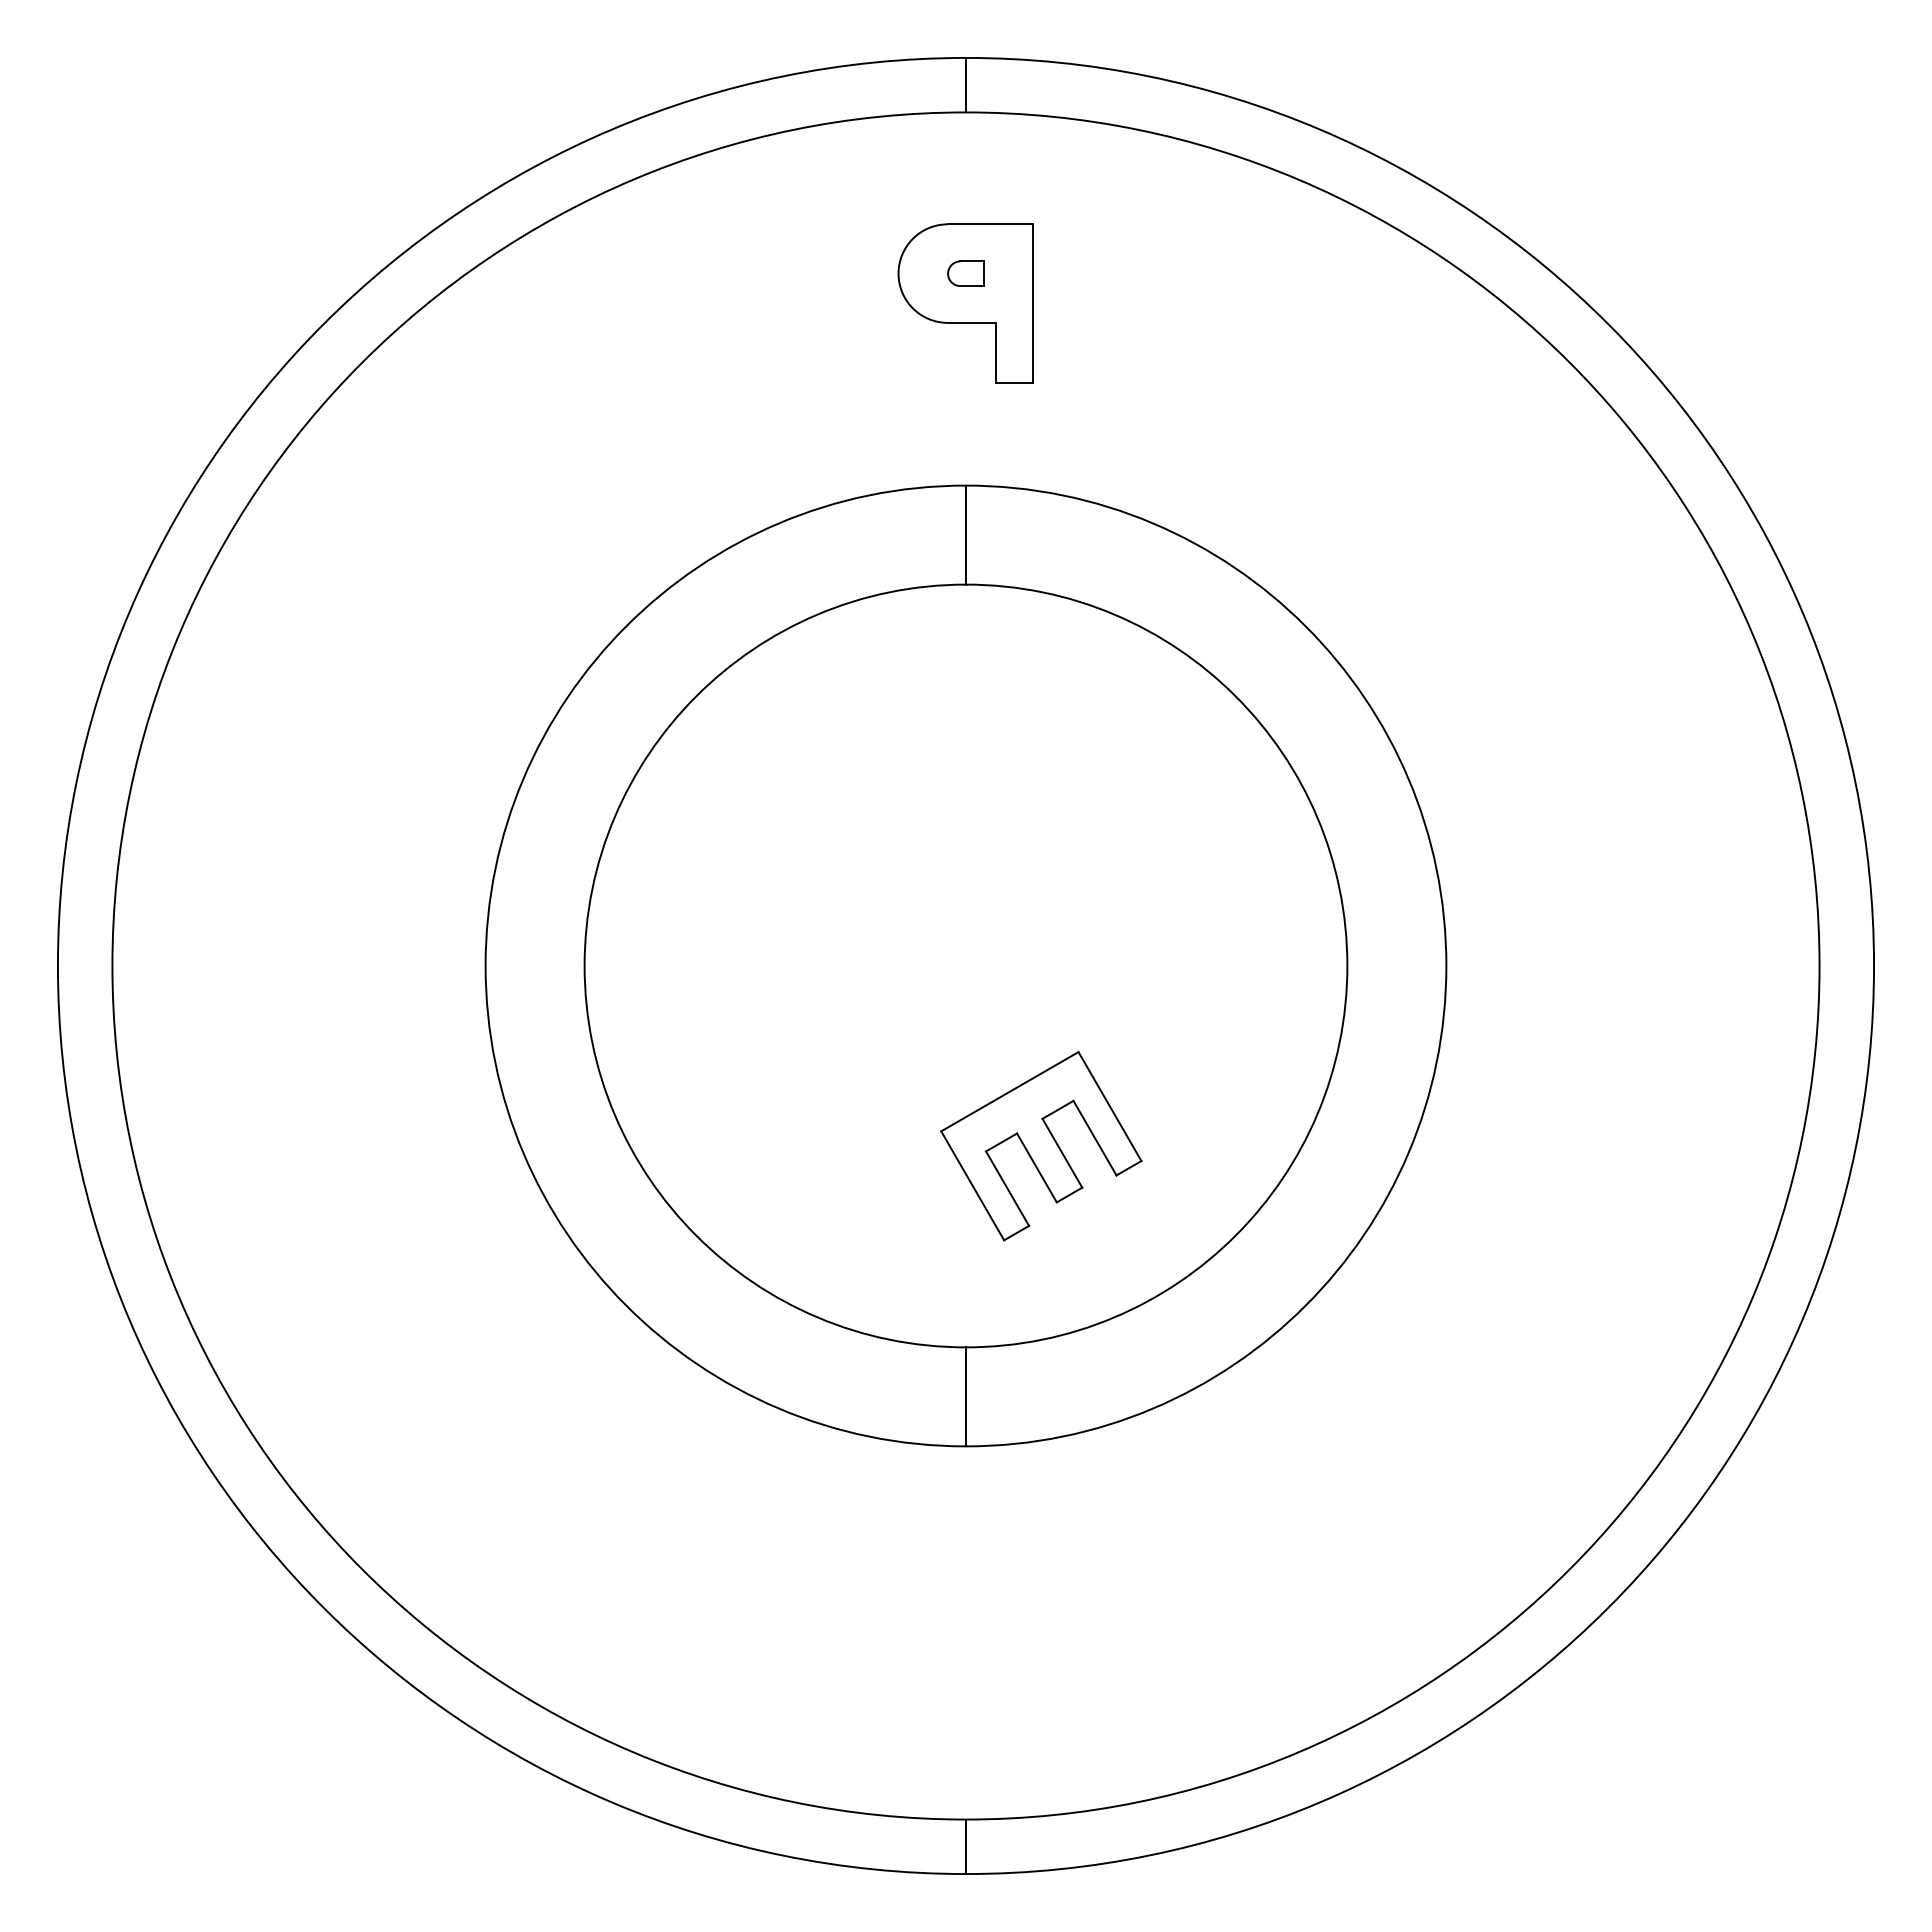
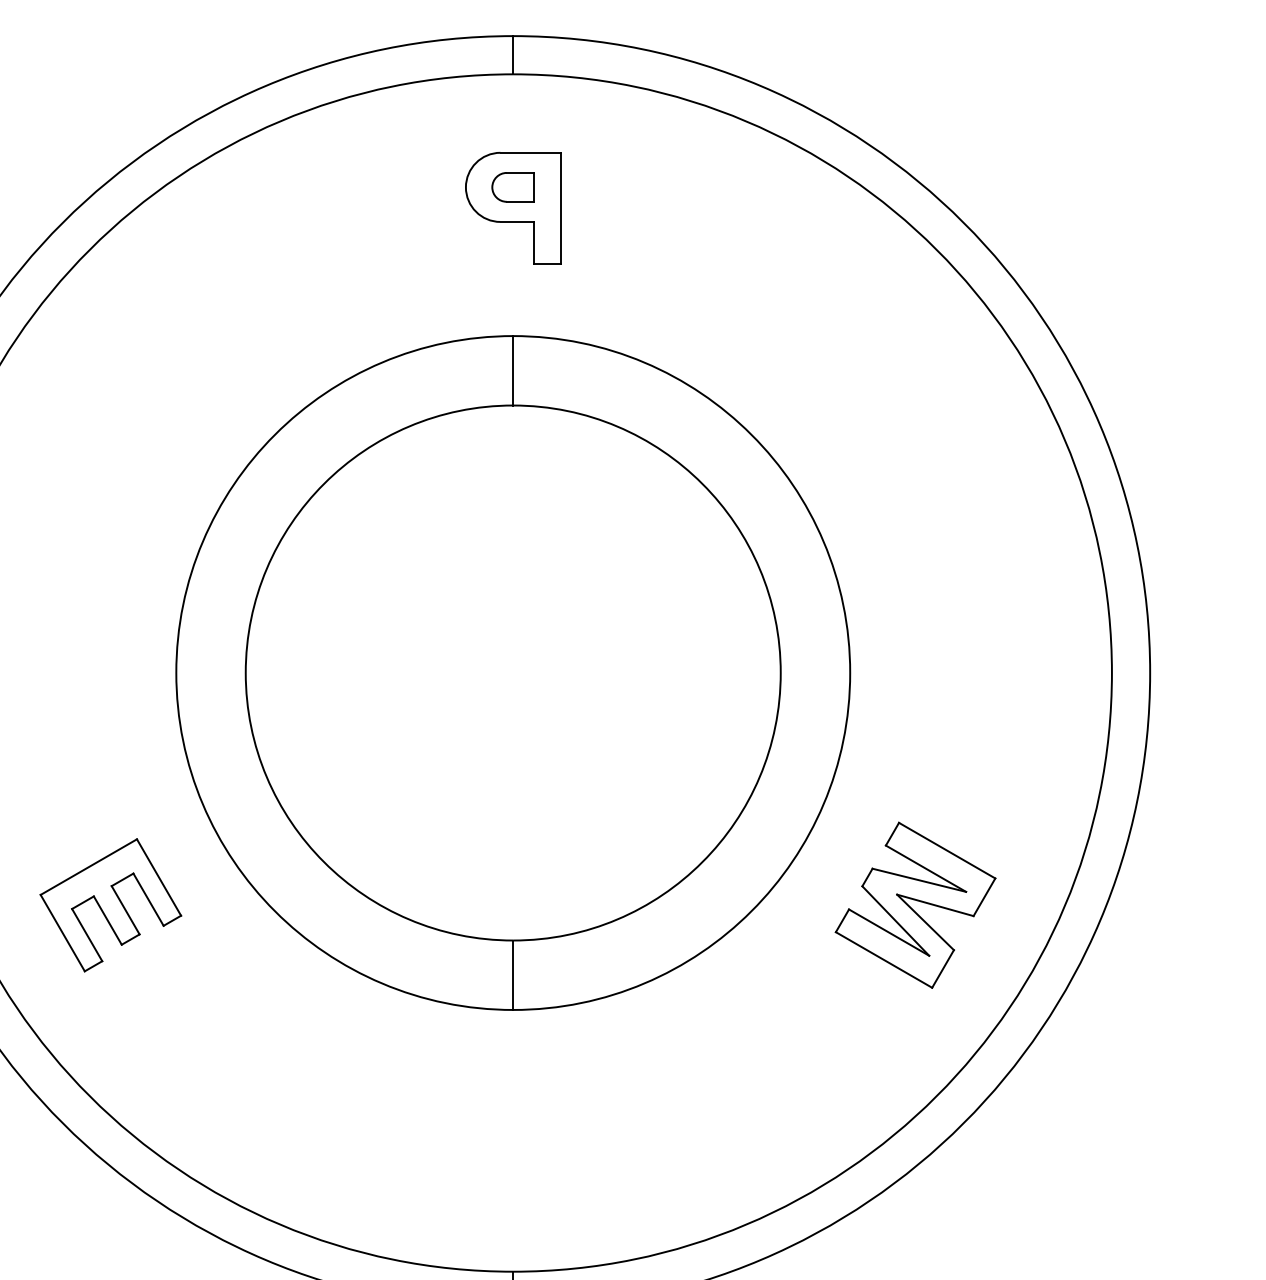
part: (965, 273) -> (512, 187), size x1.67
part: (1041, 1146) -> (111, 905), moved
part: (1539, 1296) -> (915, 904), added

